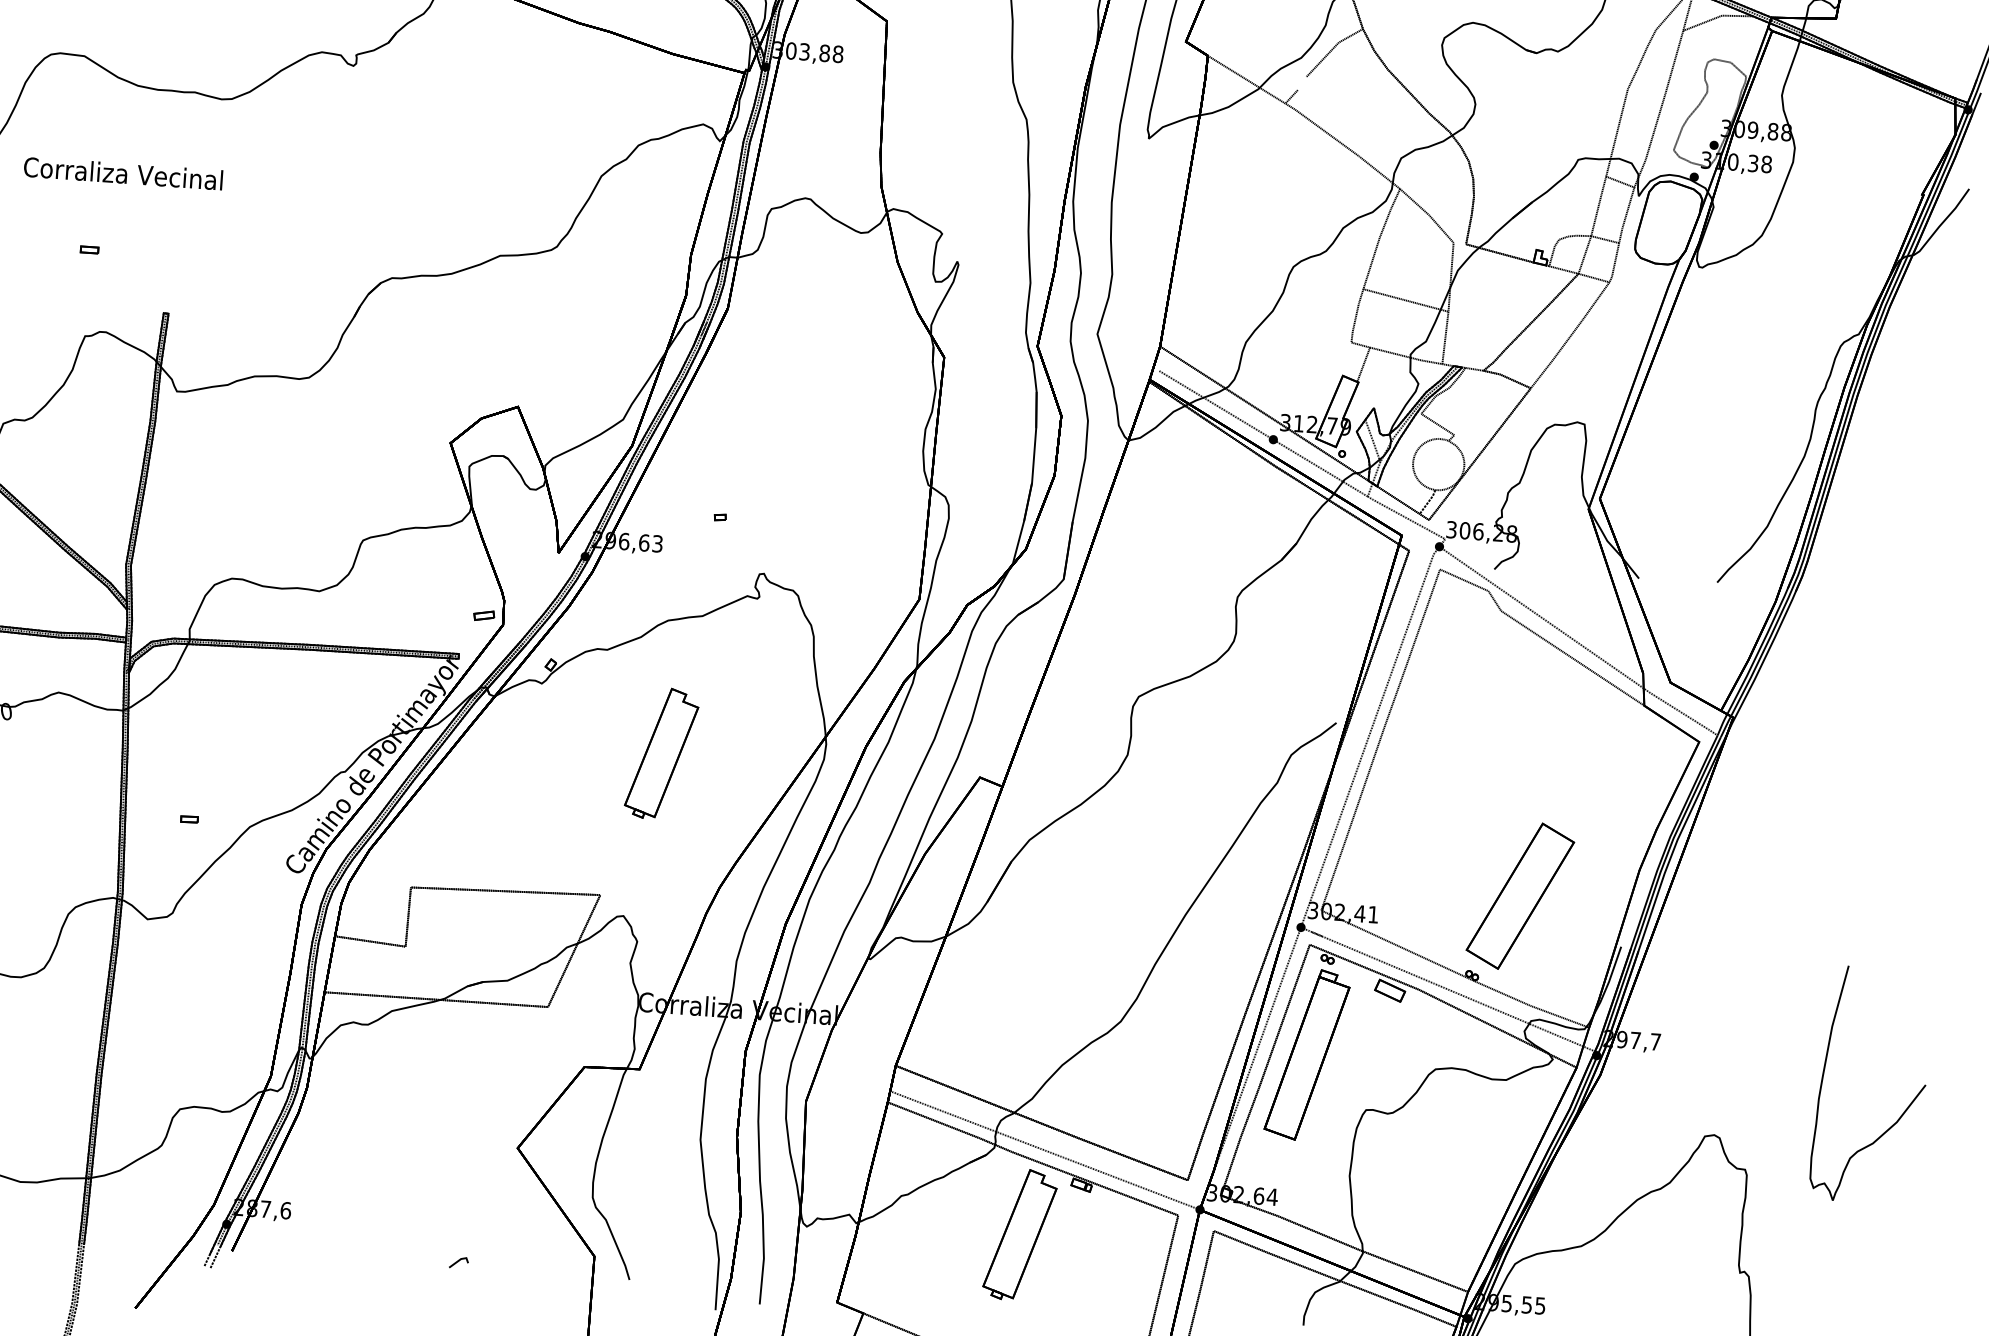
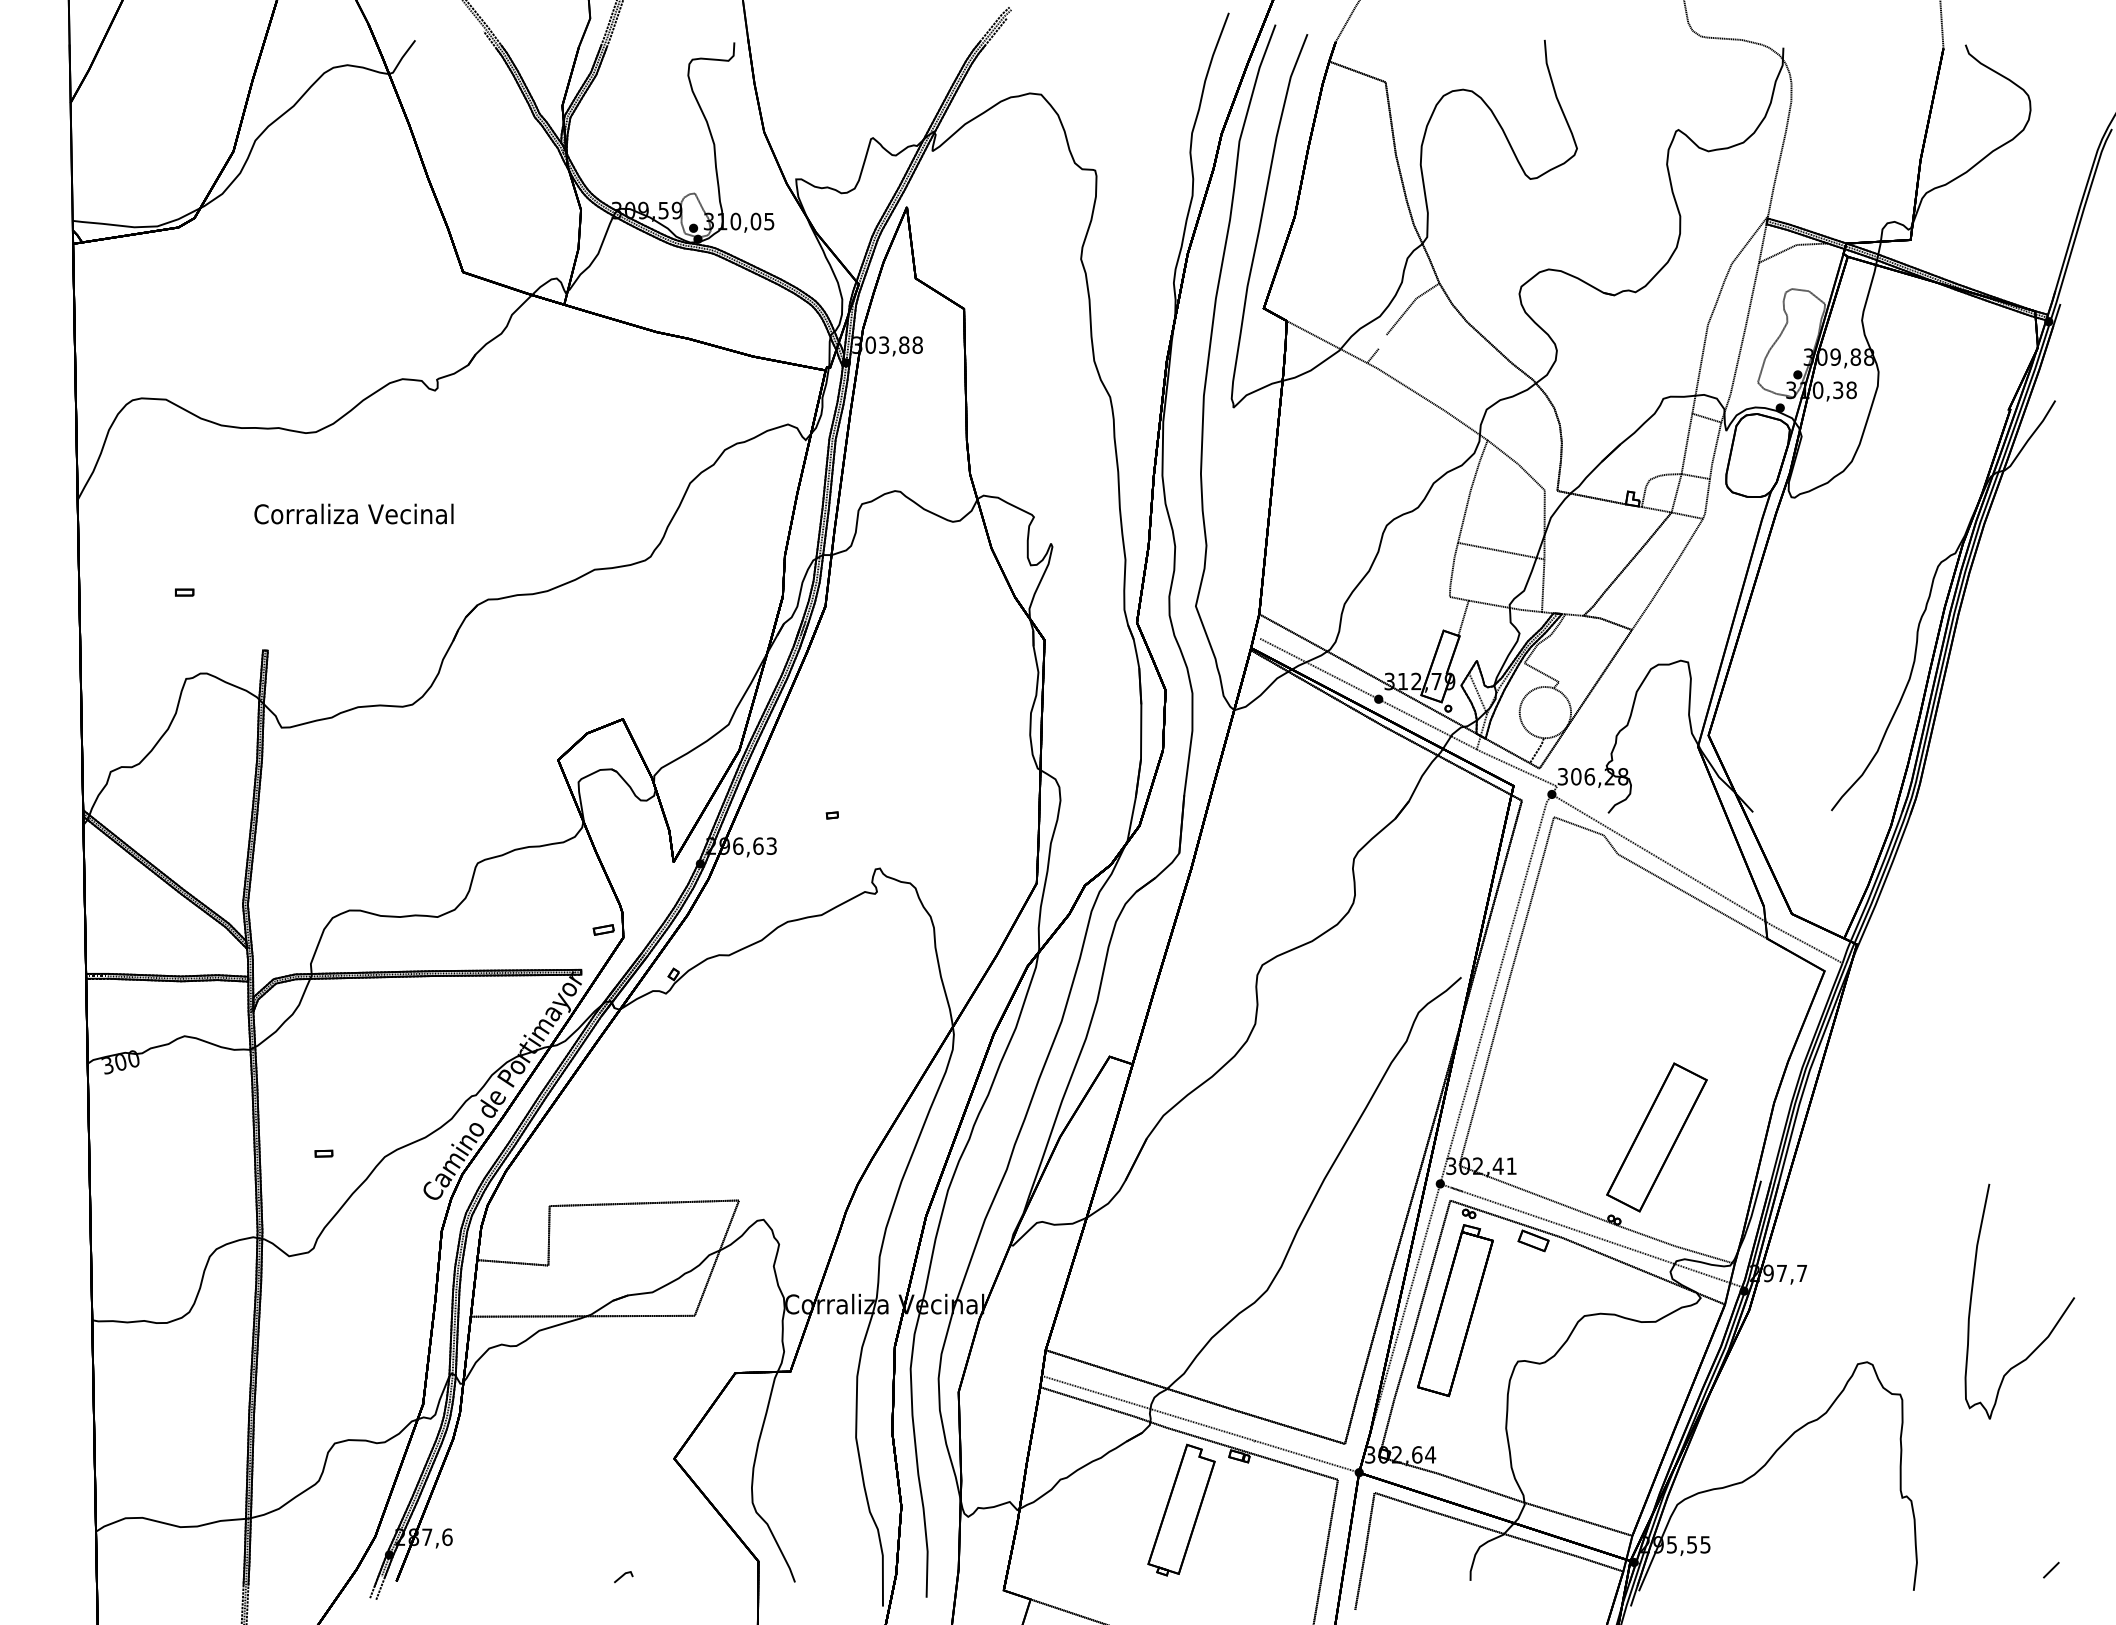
text: (122, 173) -> (353, 513), moved
part: (661, 753) -> (790, 1054), removed

